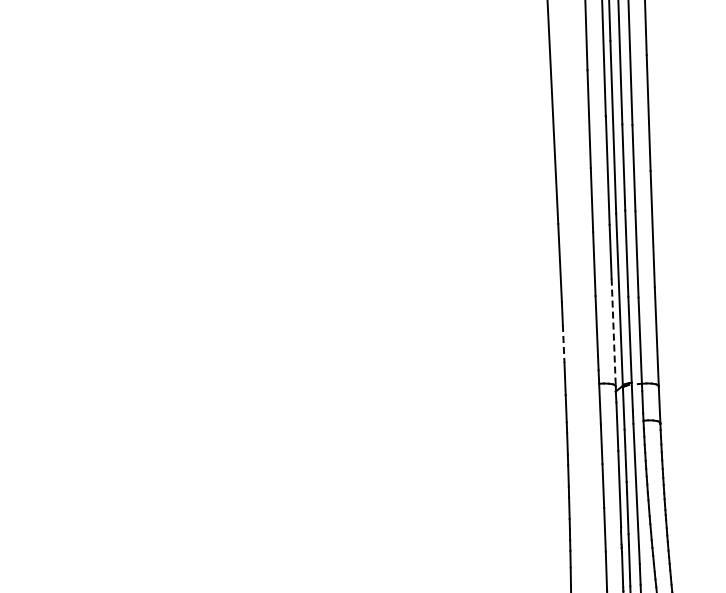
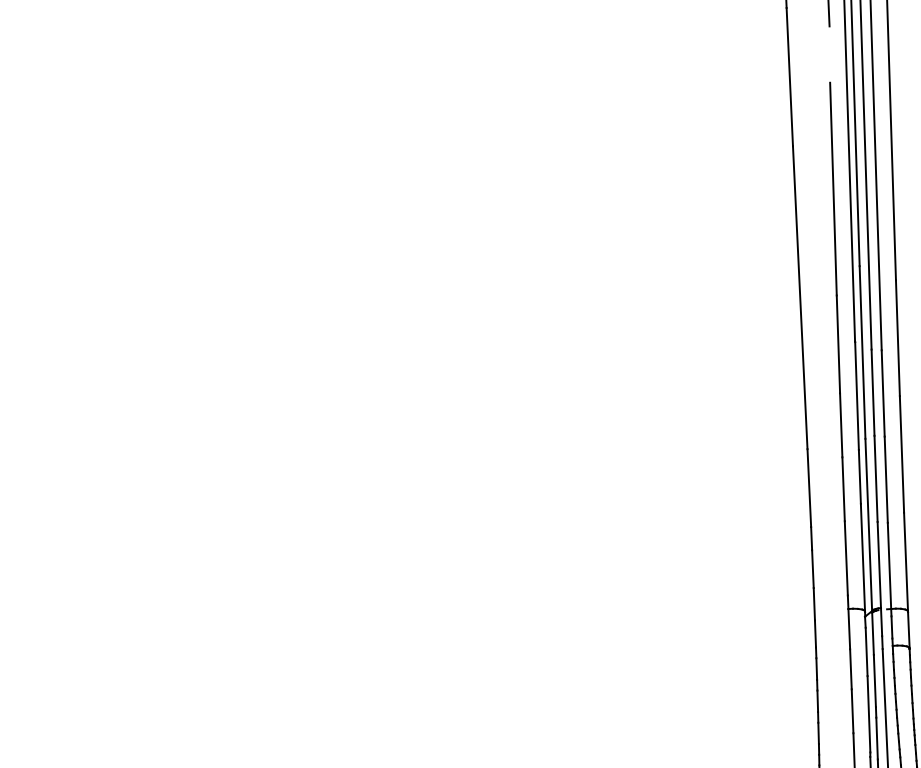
line: (613, 332) -> (862, 557), dashed -> solid
line: (563, 344) -> (812, 569), dashed -> solid

